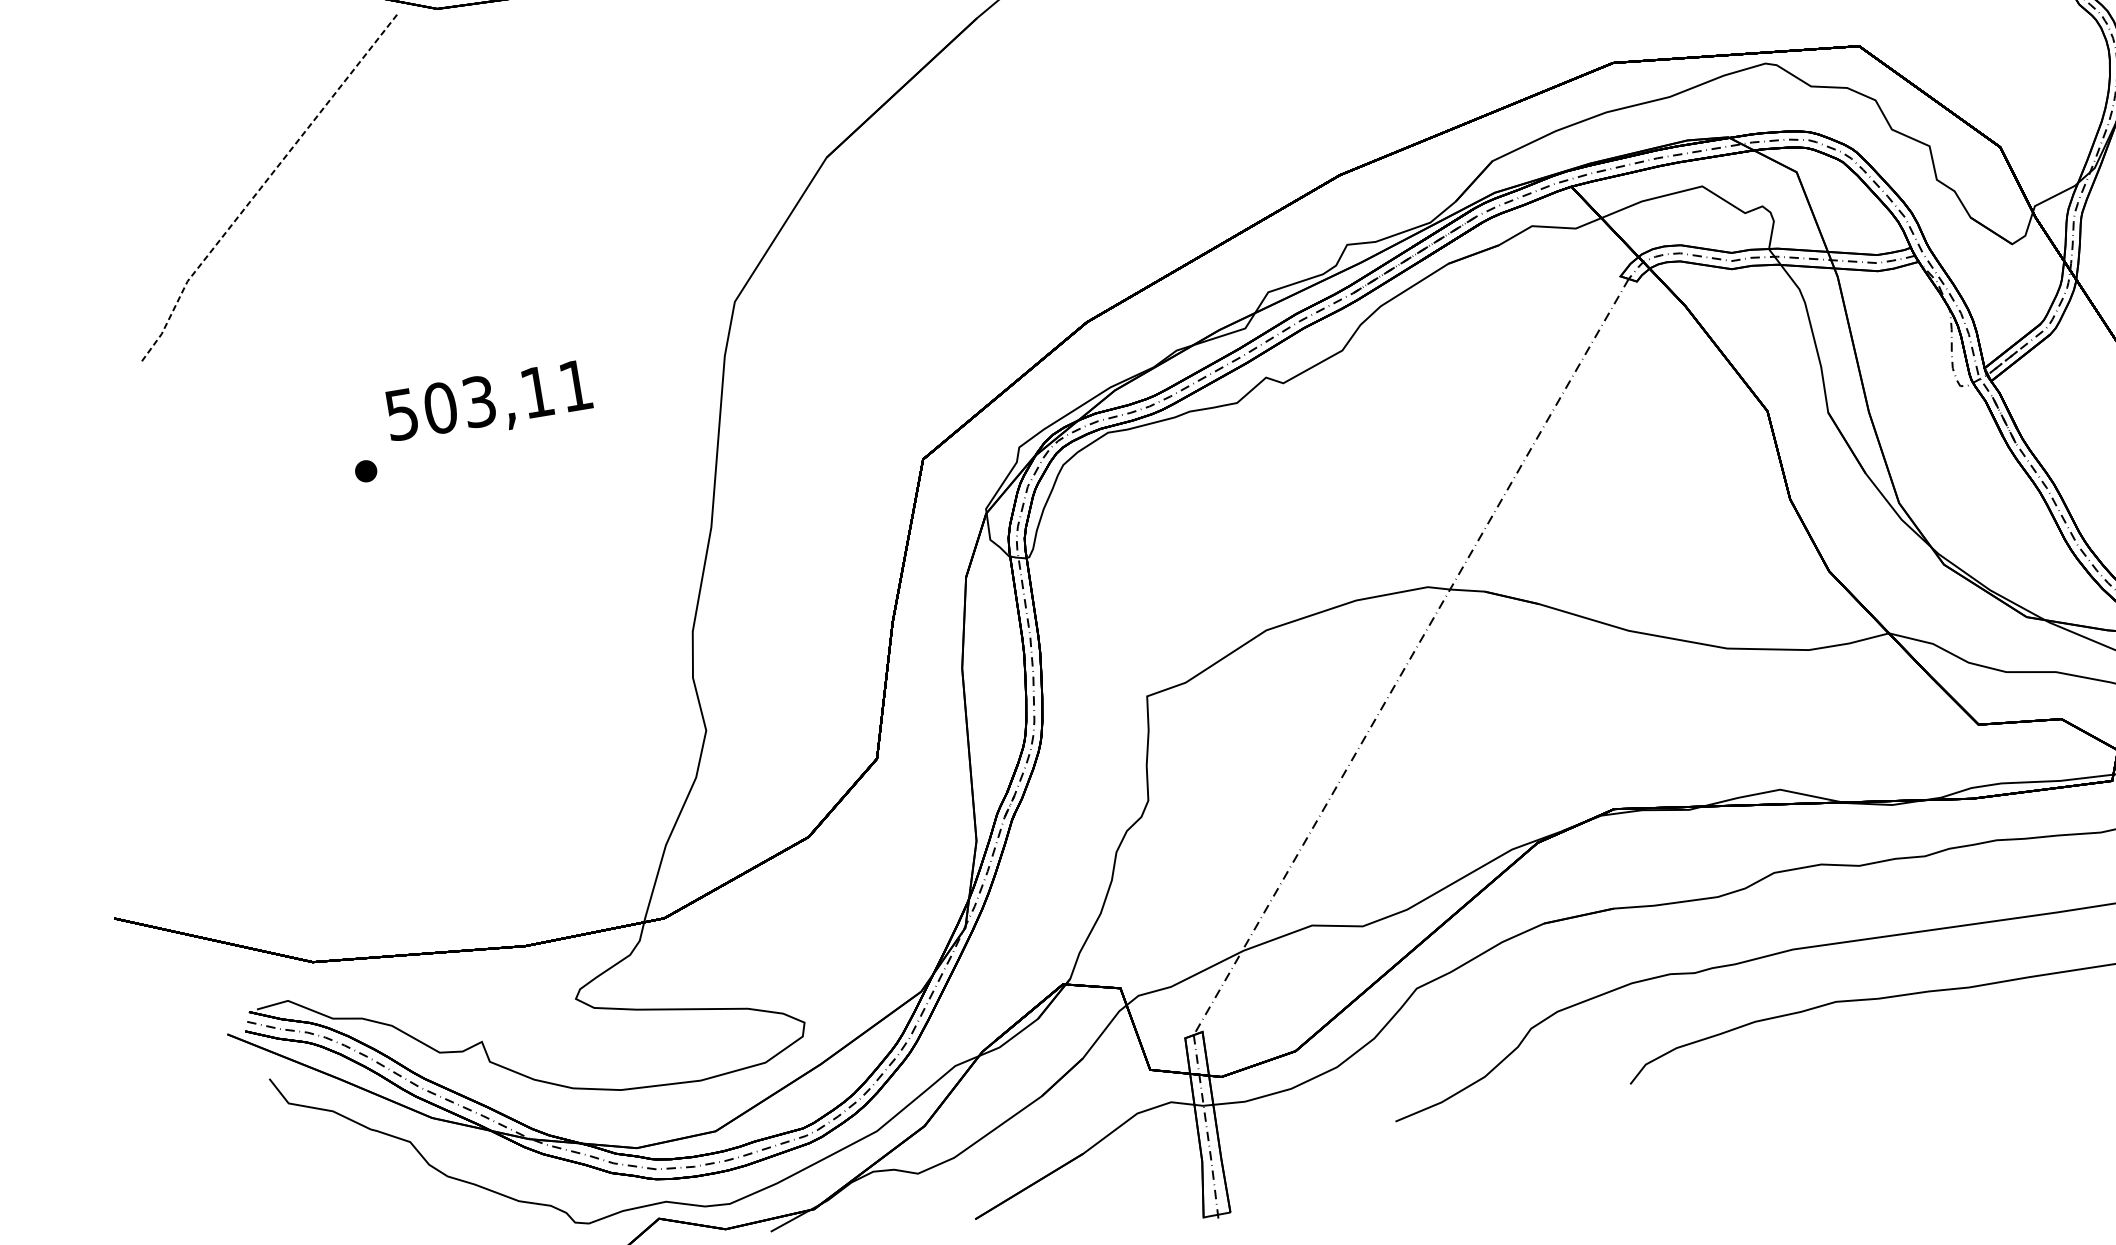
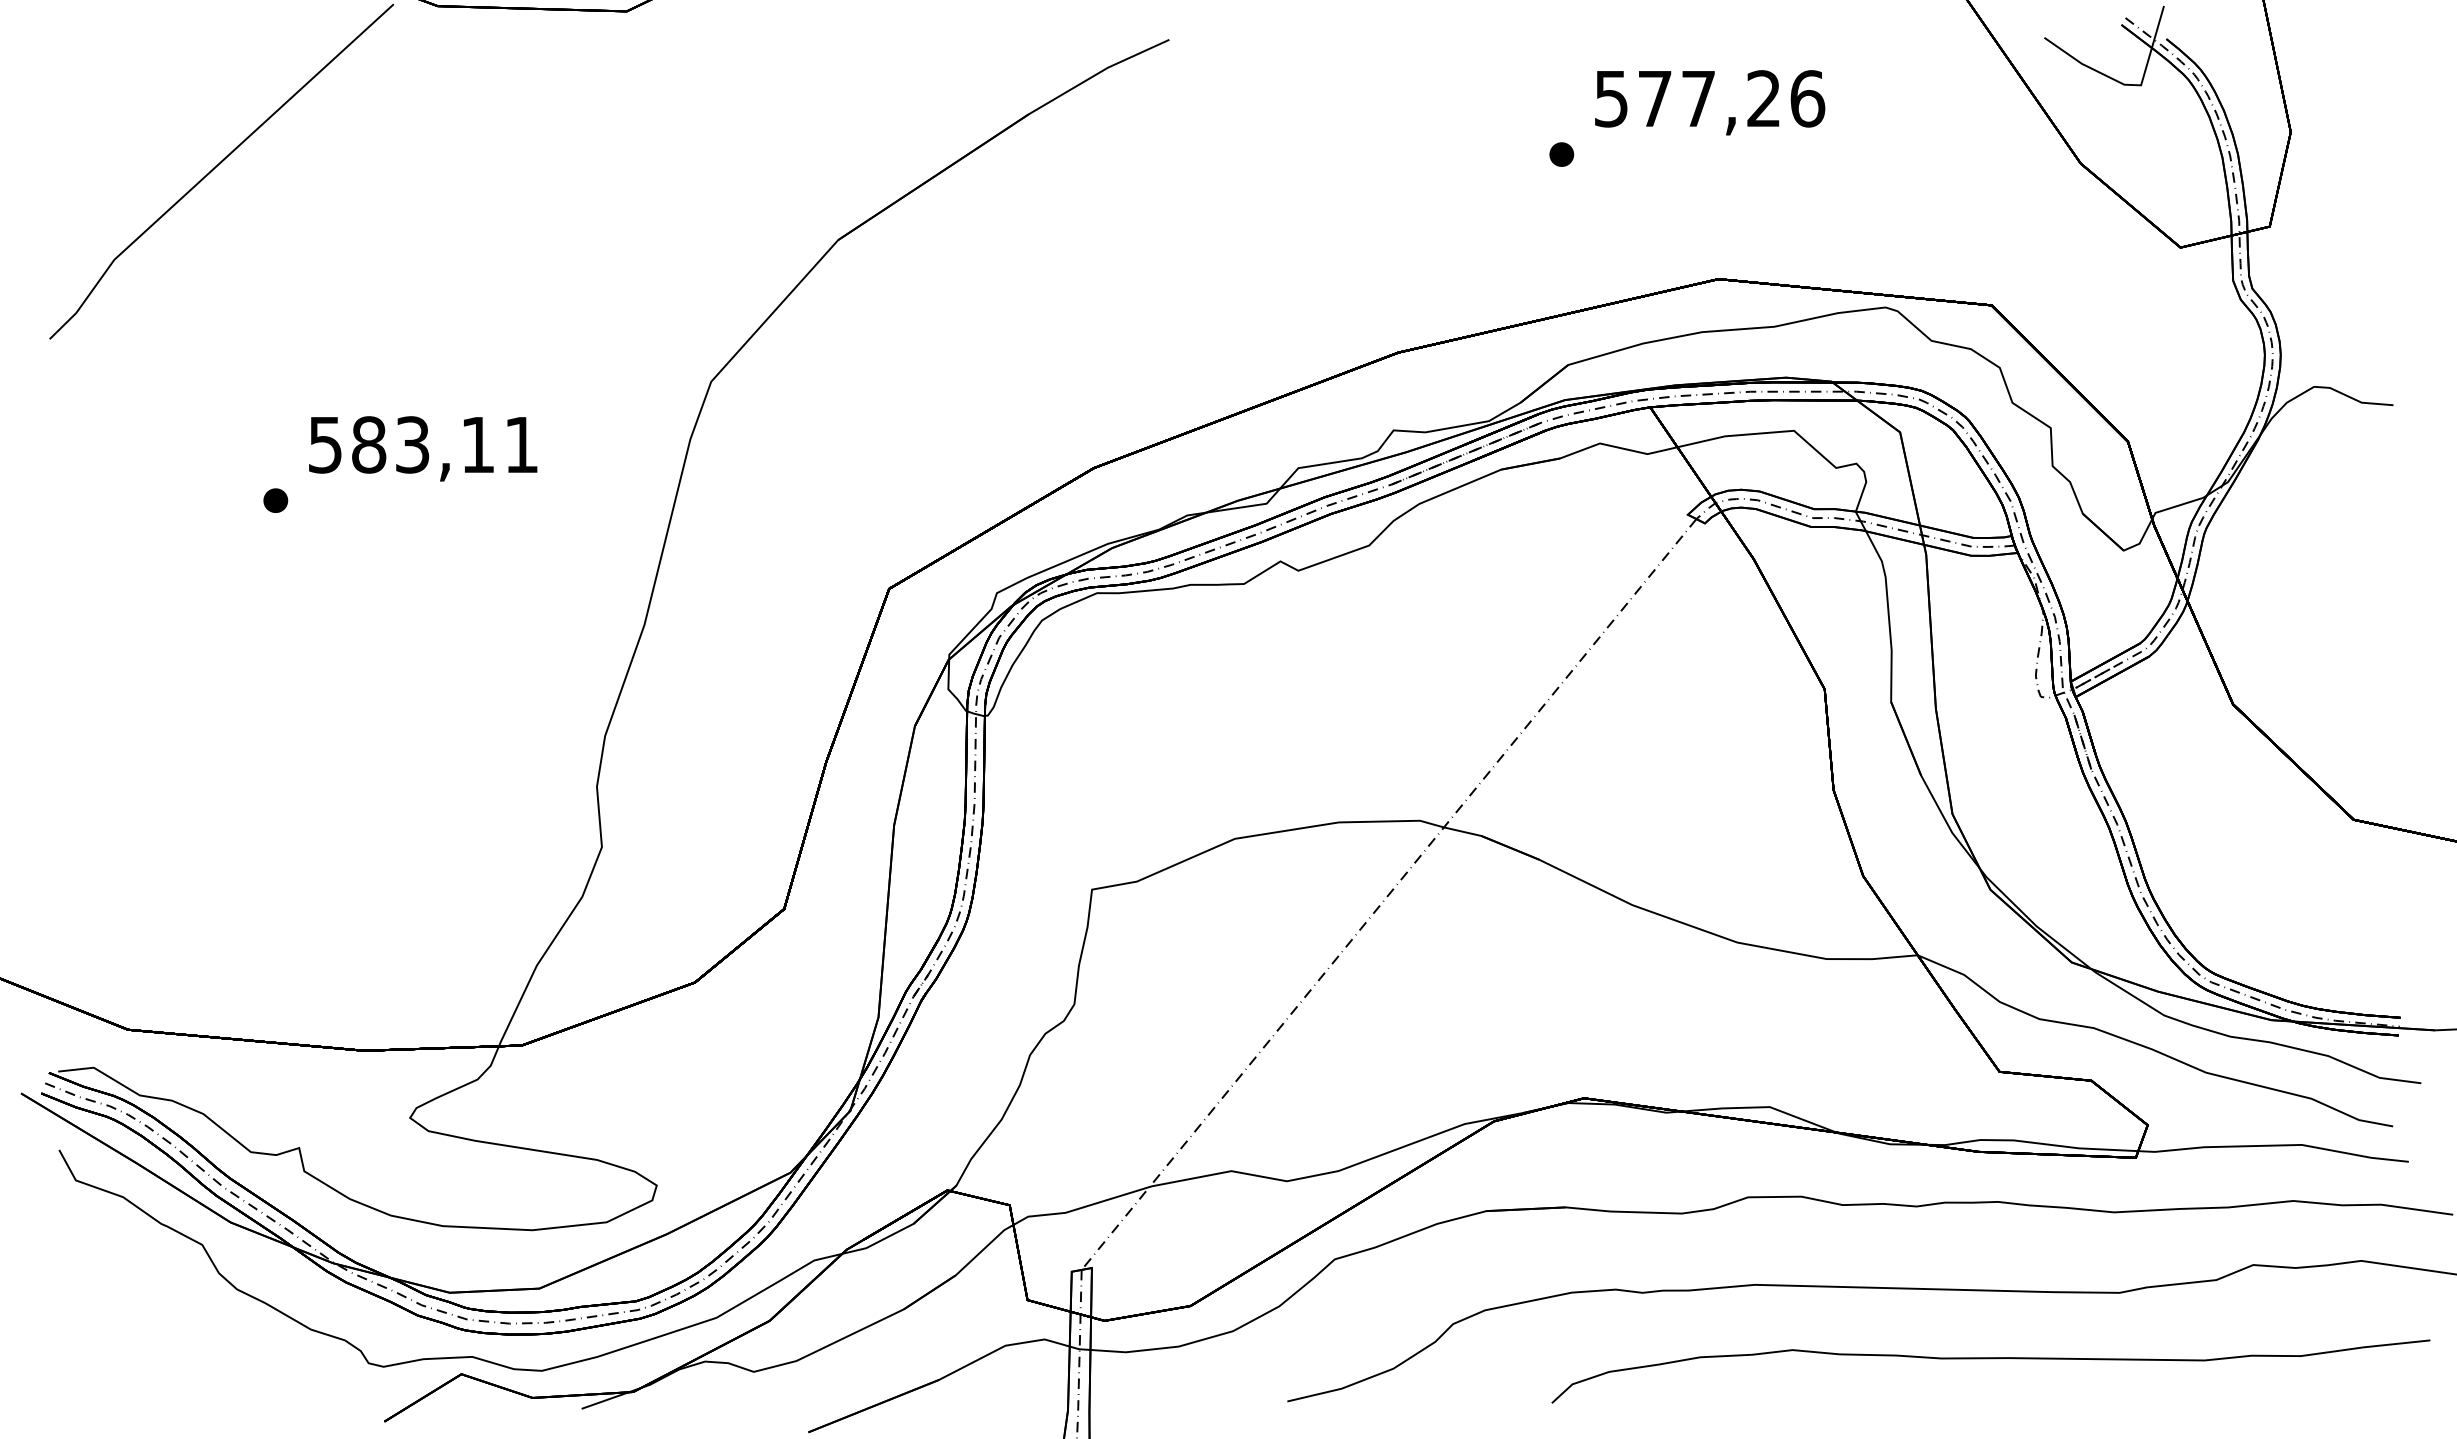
line: (263, 184) -> (215, 167), dashed -> solid
text: (441, 407) -> (369, 444), 503,11 -> 583,11

